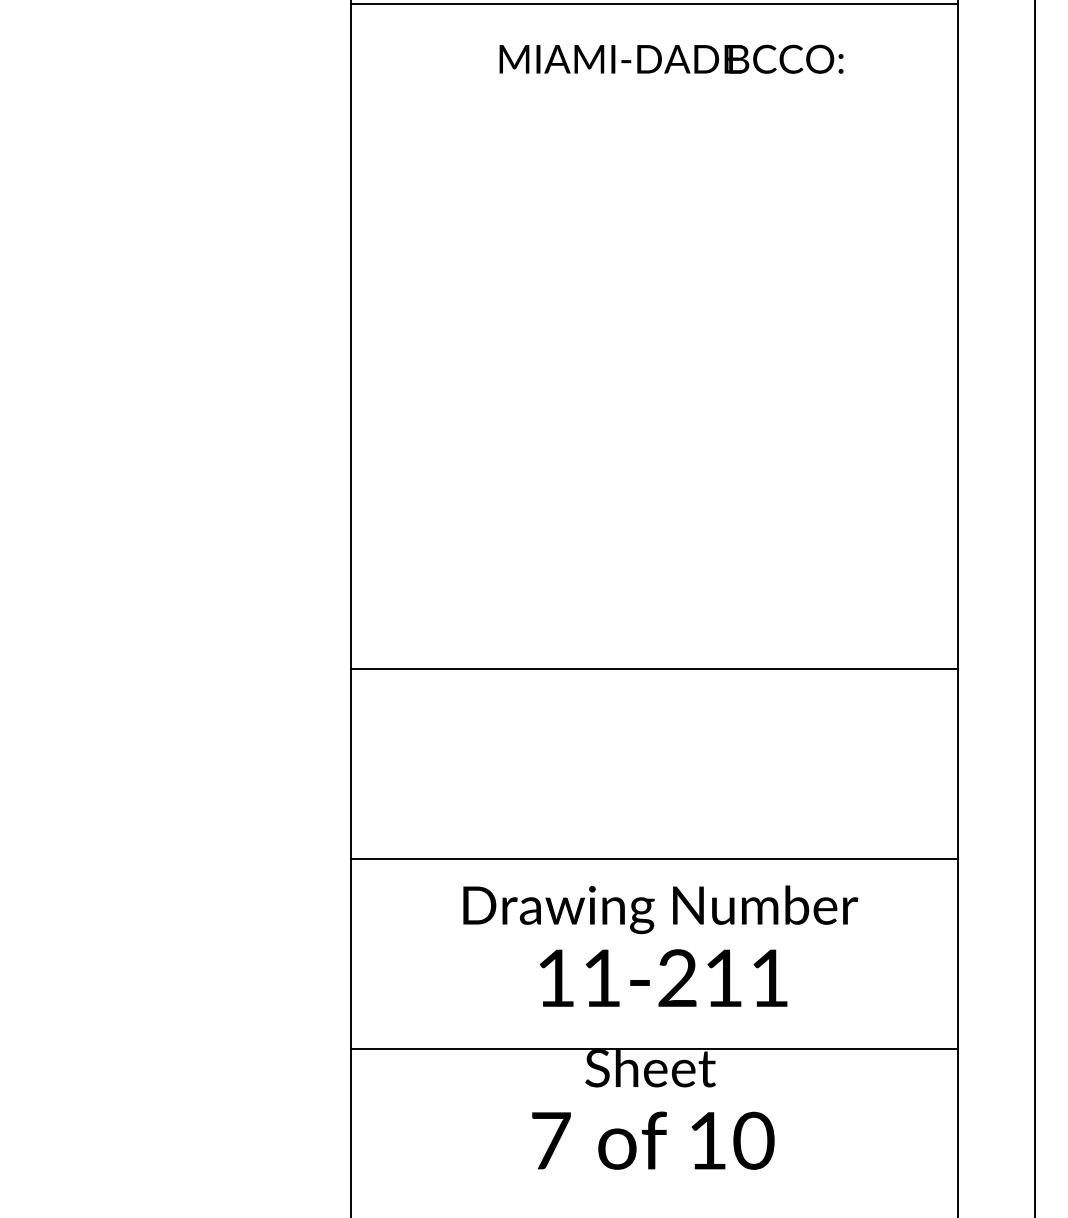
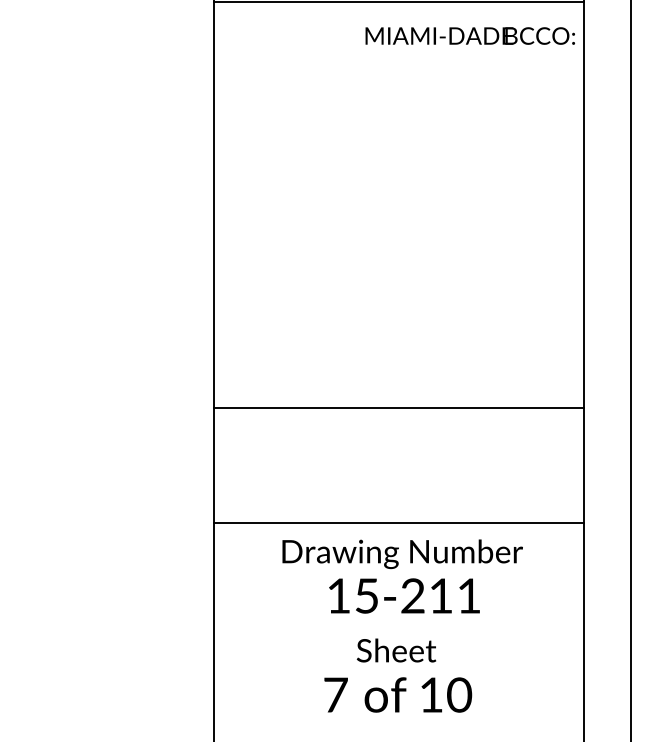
text: (670, 58) -> (469, 35), moved
text: (601, 977) -> (366, 595), 11-211 -> 15-211
line: (653, 1047) -> (398, 638), removed

